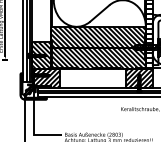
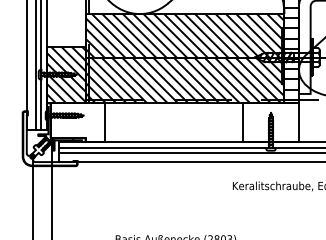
hatch: (46, 78) -> (76, 121), removed
hatch: (139, 78) -> (271, 121), removed

